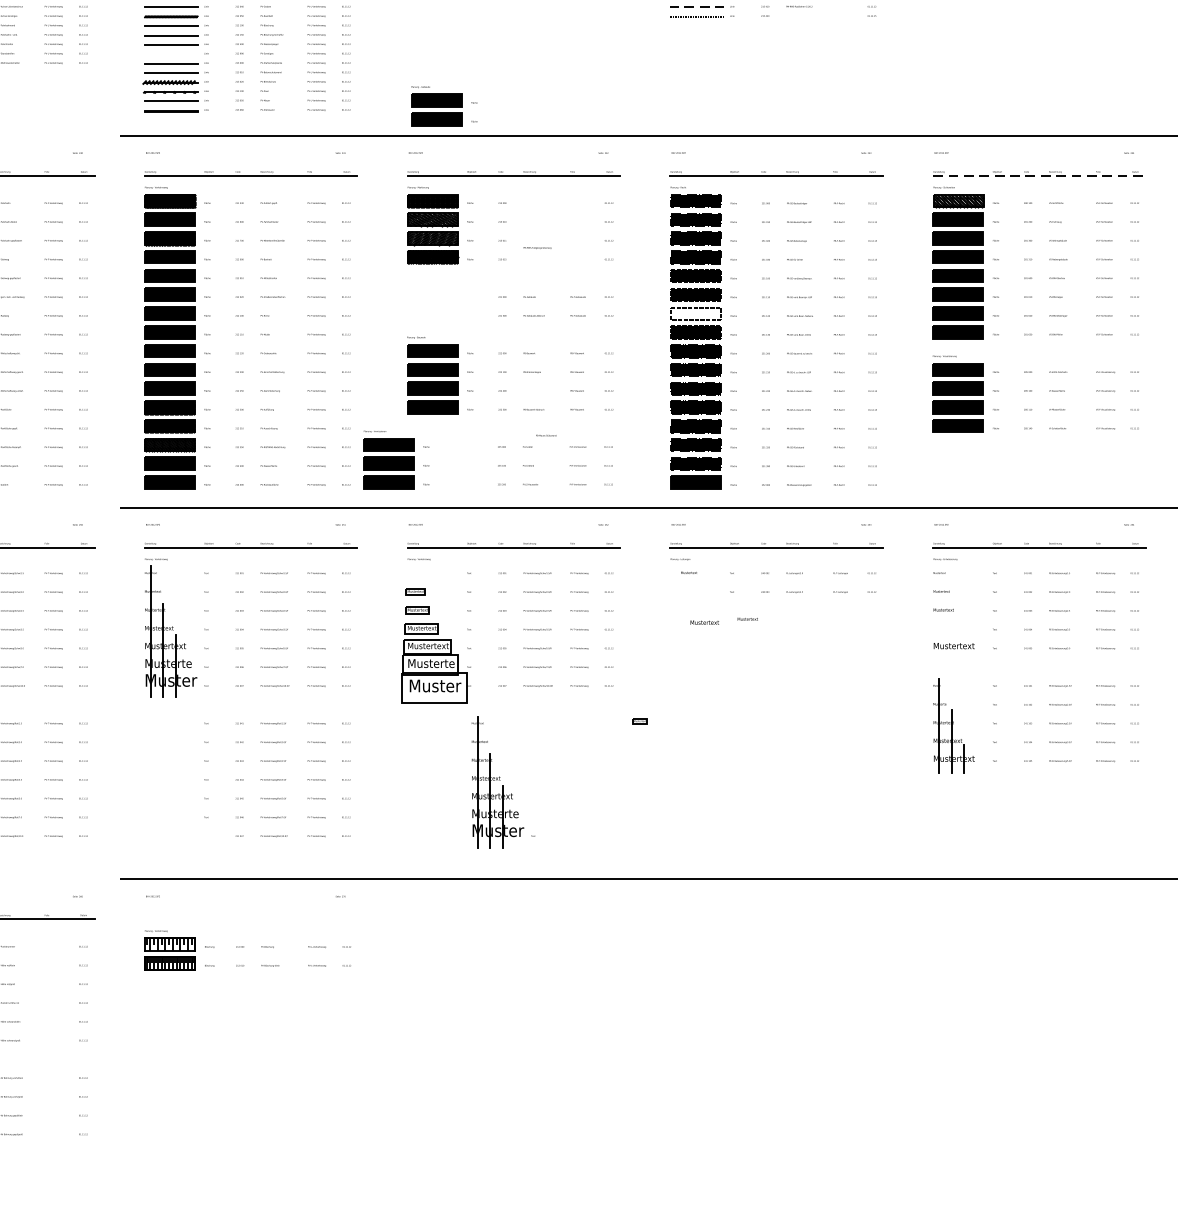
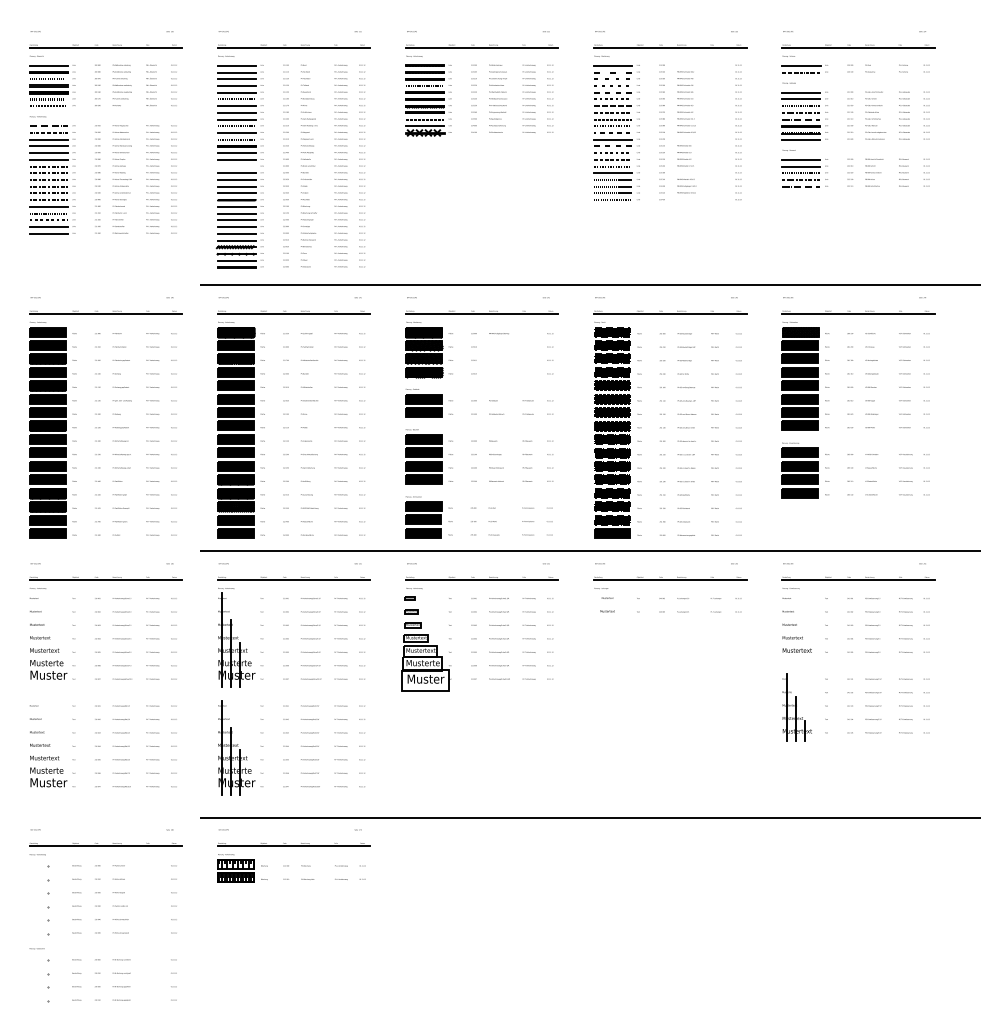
line: (170, 55) -> (236, 227), added
part: (443, 106) -> (428, 403), moved
line: (1041, 175) -> (859, 313), dashed -> solid
text: (536, 247) -> (498, 333), moved
fill: (695, 313) -> (612, 412), added
text: (546, 434) -> (496, 467), moved
part: (395, 460) -> (428, 517), moved
text: (747, 619) -> (607, 611), moved
text: (704, 622) -> (792, 637), moved
part: (638, 721) -> (409, 598), moved
part: (503, 781) -> (240, 747), moved
part: (250, 916) -> (293, 844), added

